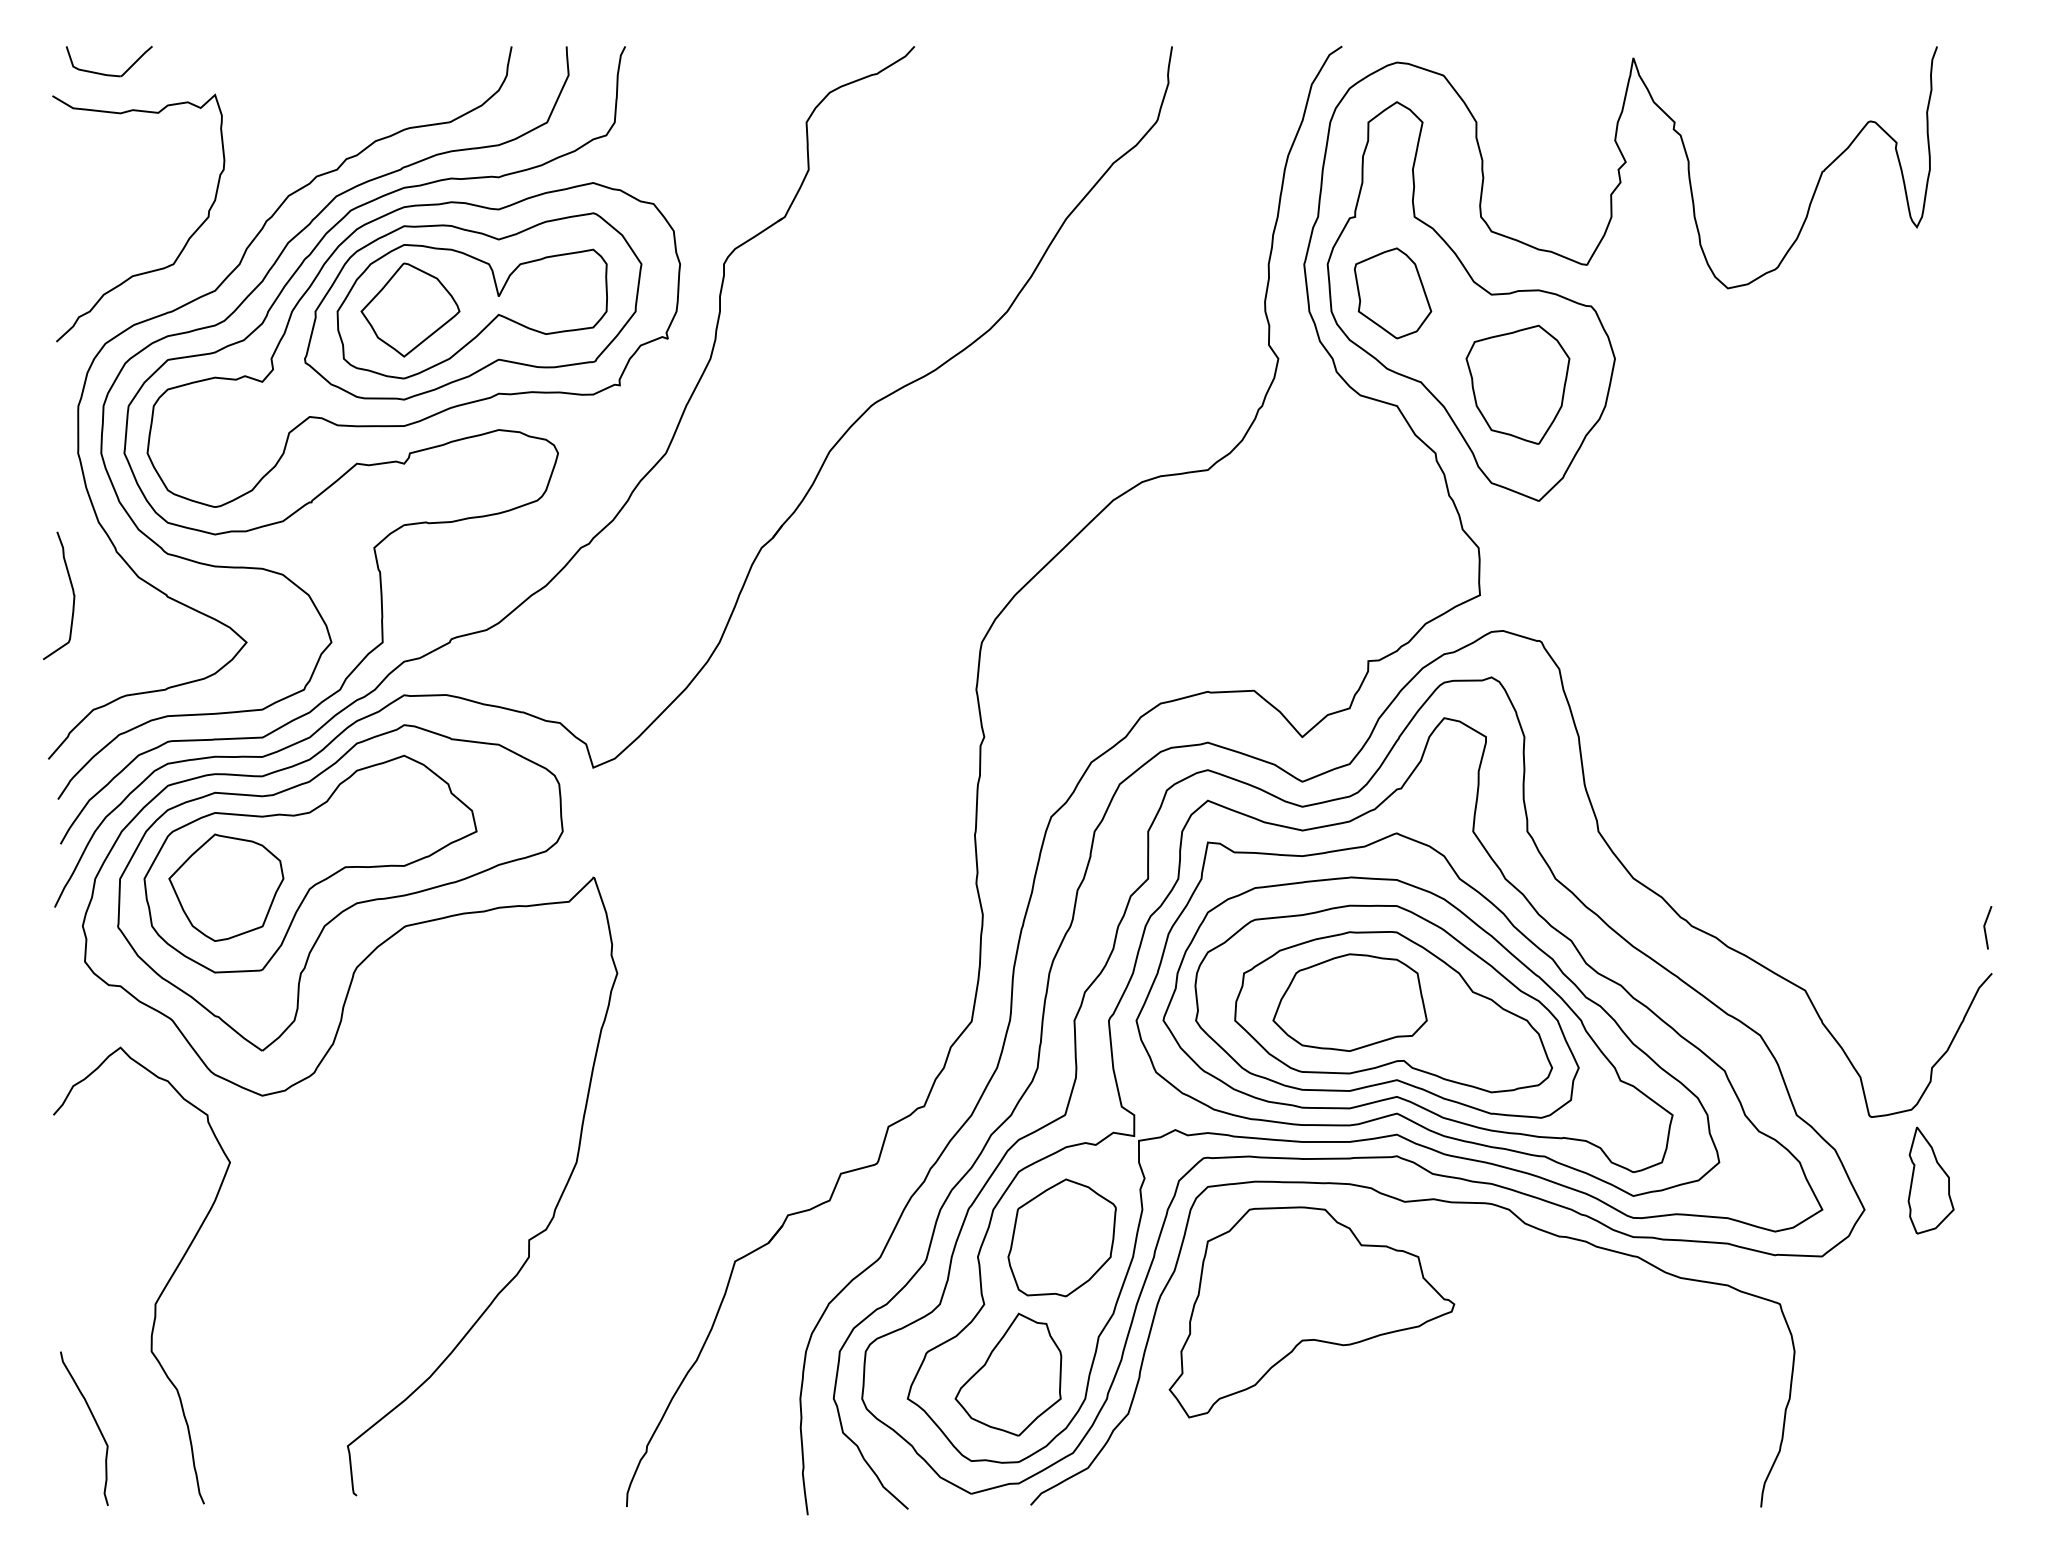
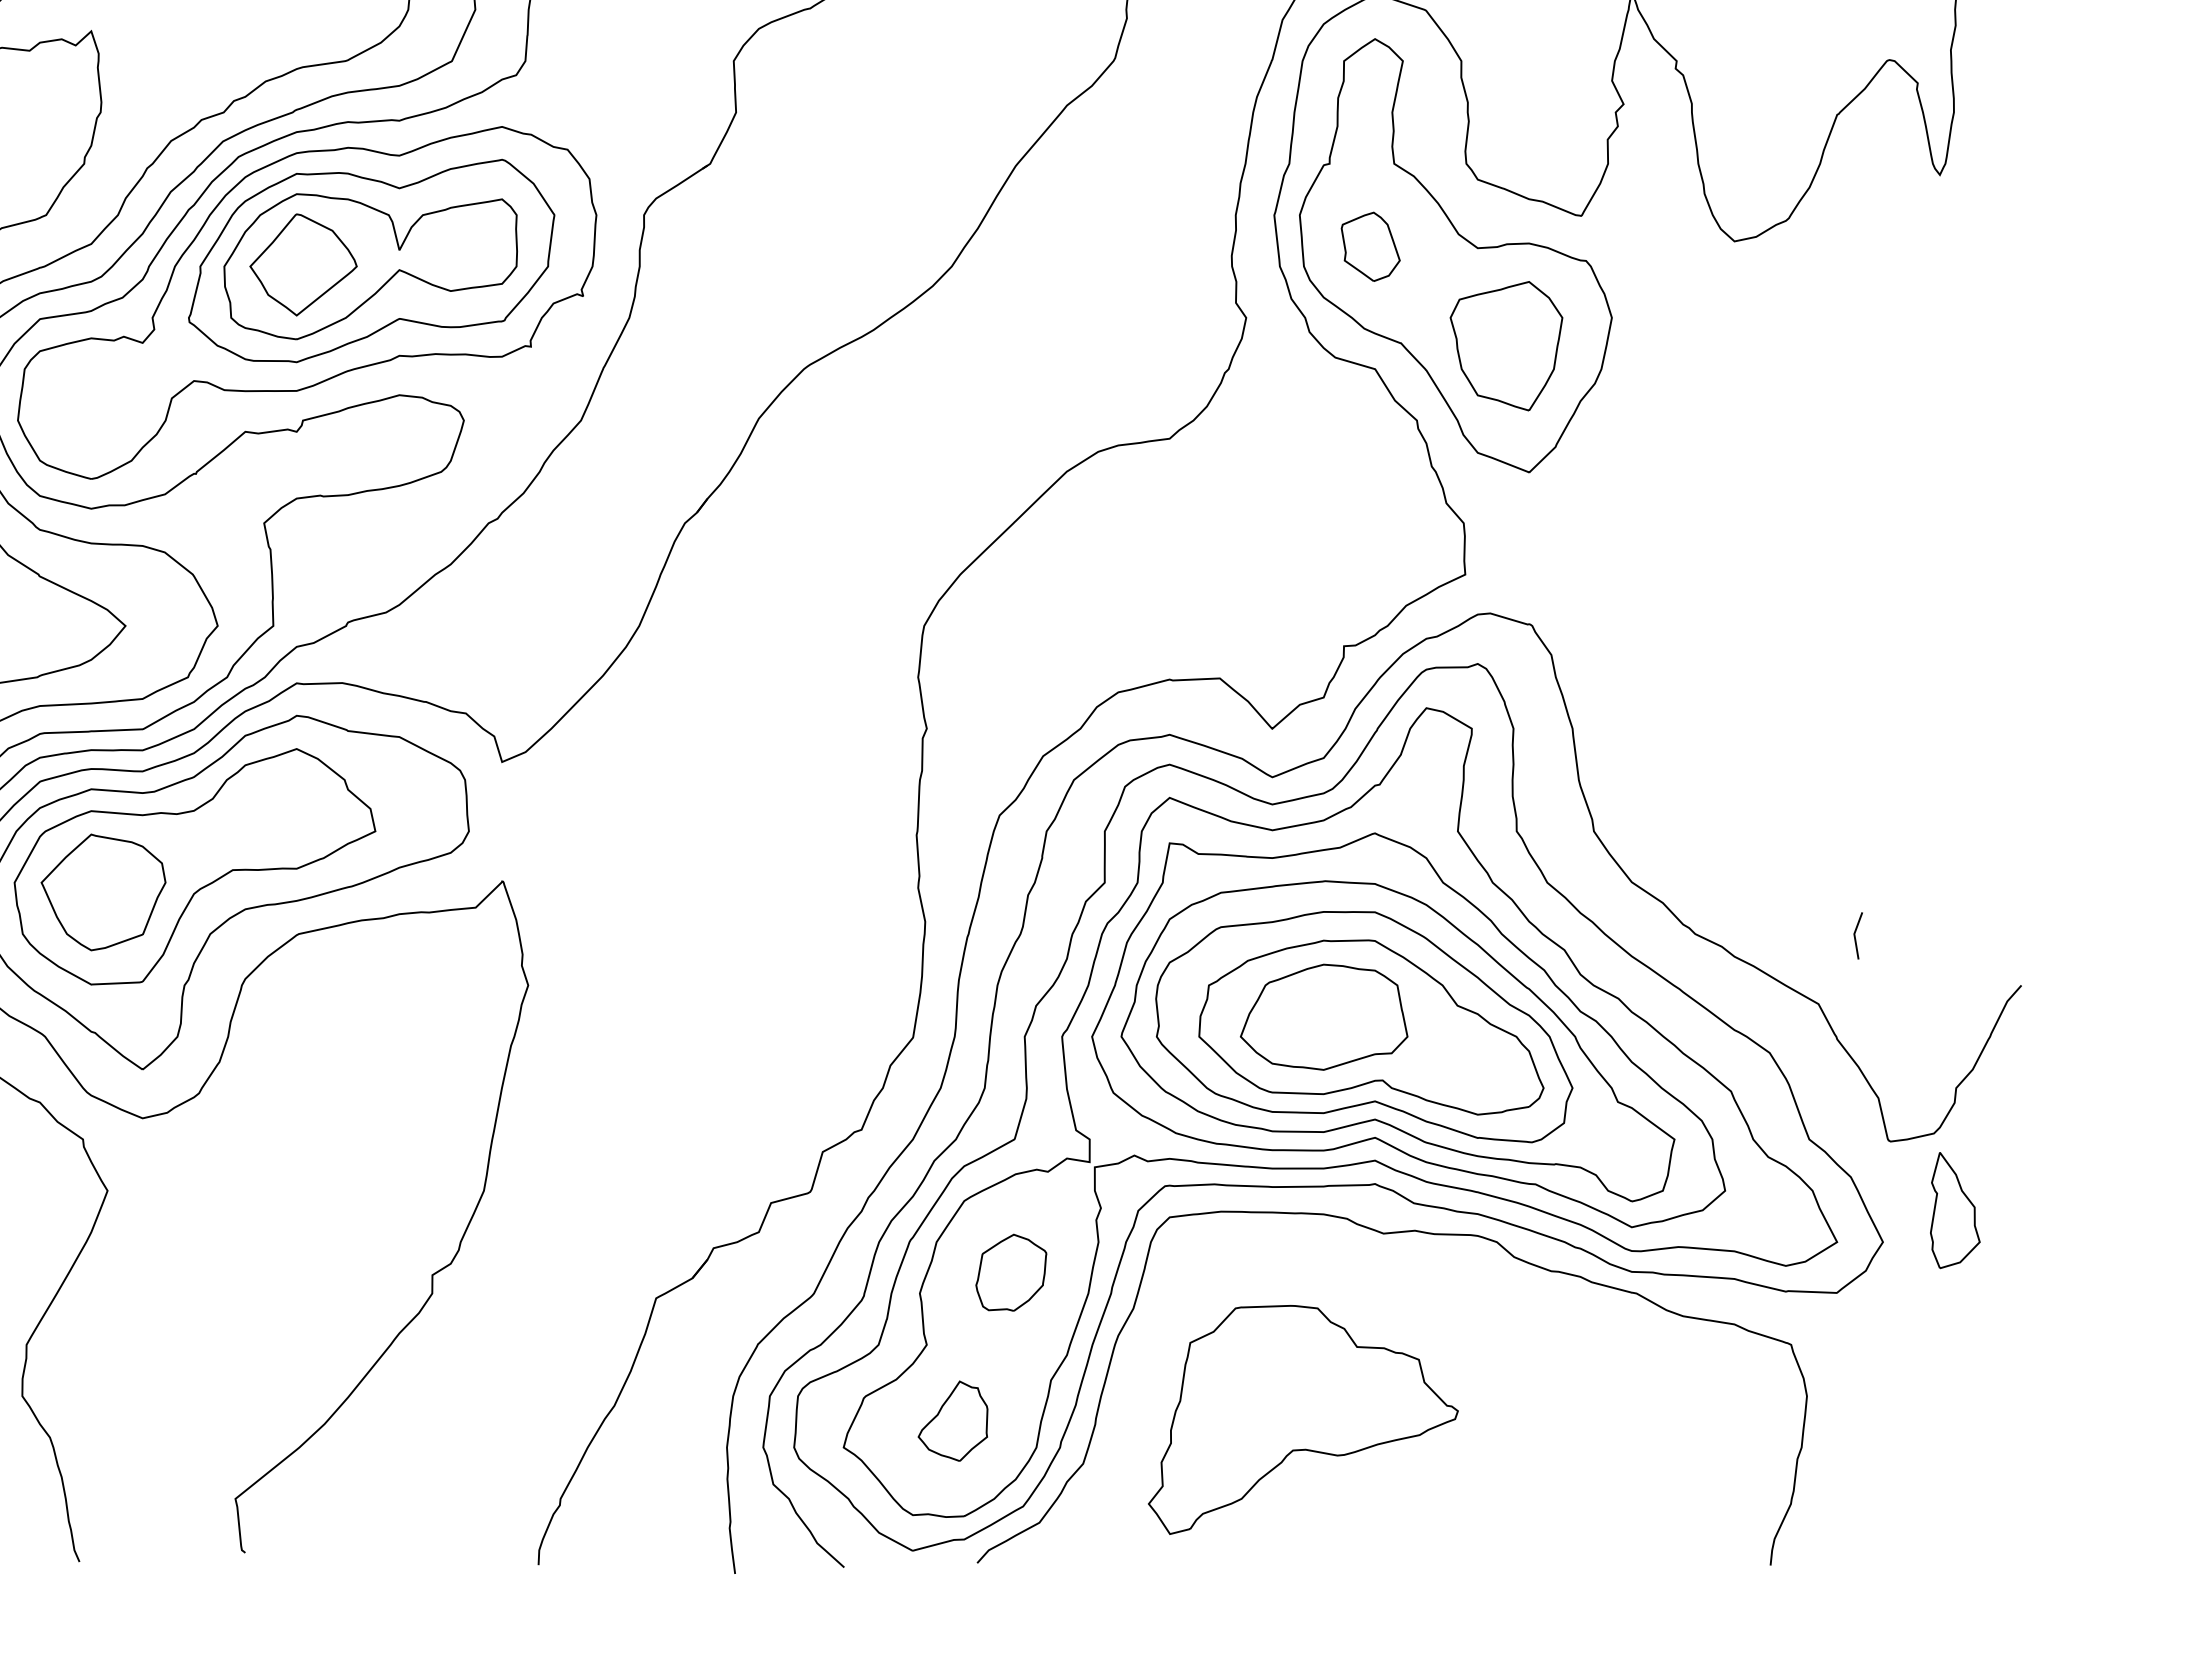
part: (1392, 293) -> (1370, 246), size x0.7
line: (1985, 927) -> (1855, 935), moved
part: (1061, 1237) -> (1010, 1272), size x0.6
part: (1311, 1312) -> (1302, 1420), moved
part: (1008, 1374) -> (953, 1421), size x0.6

